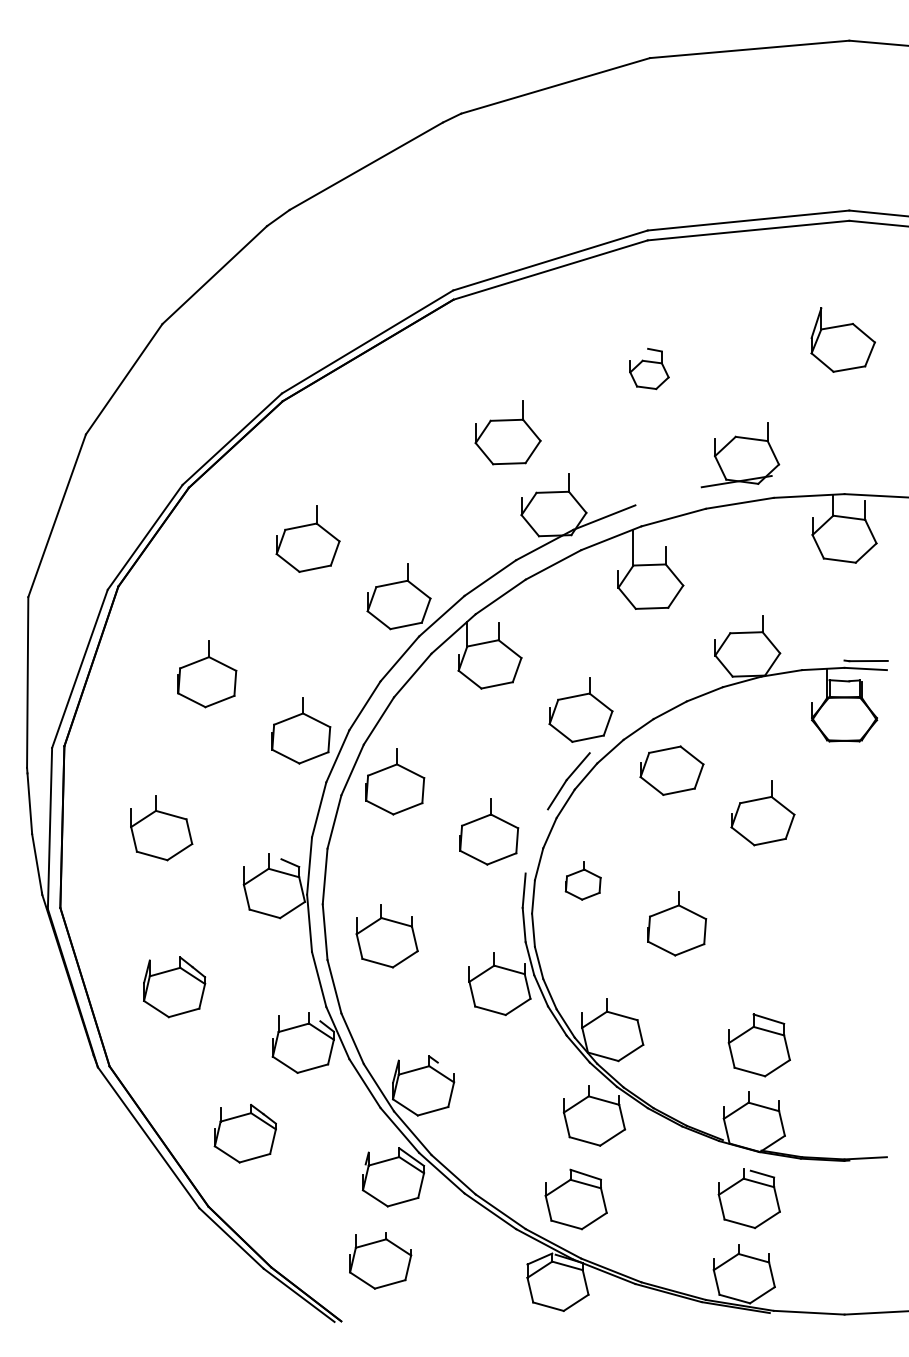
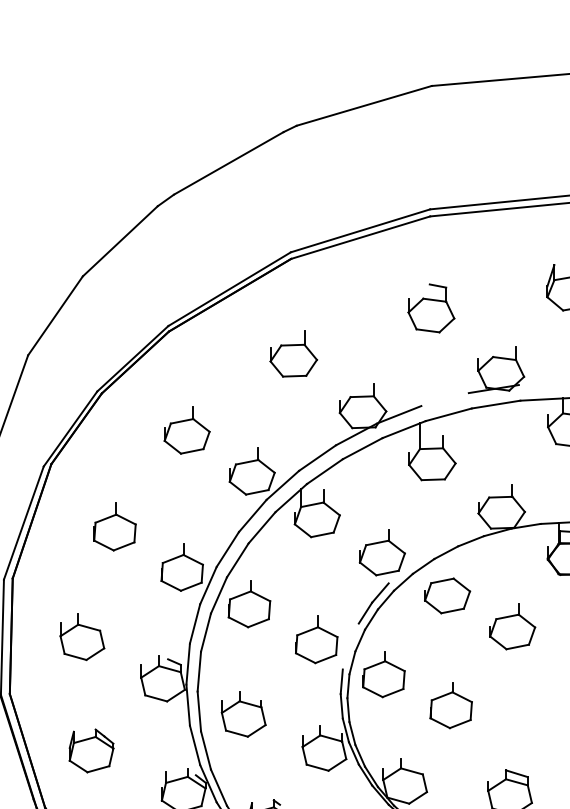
part: (649, 368) -> (431, 308), size x1.67
part: (507, 432) -> (293, 353), moved
part: (583, 880) -> (384, 674), size x1.67

